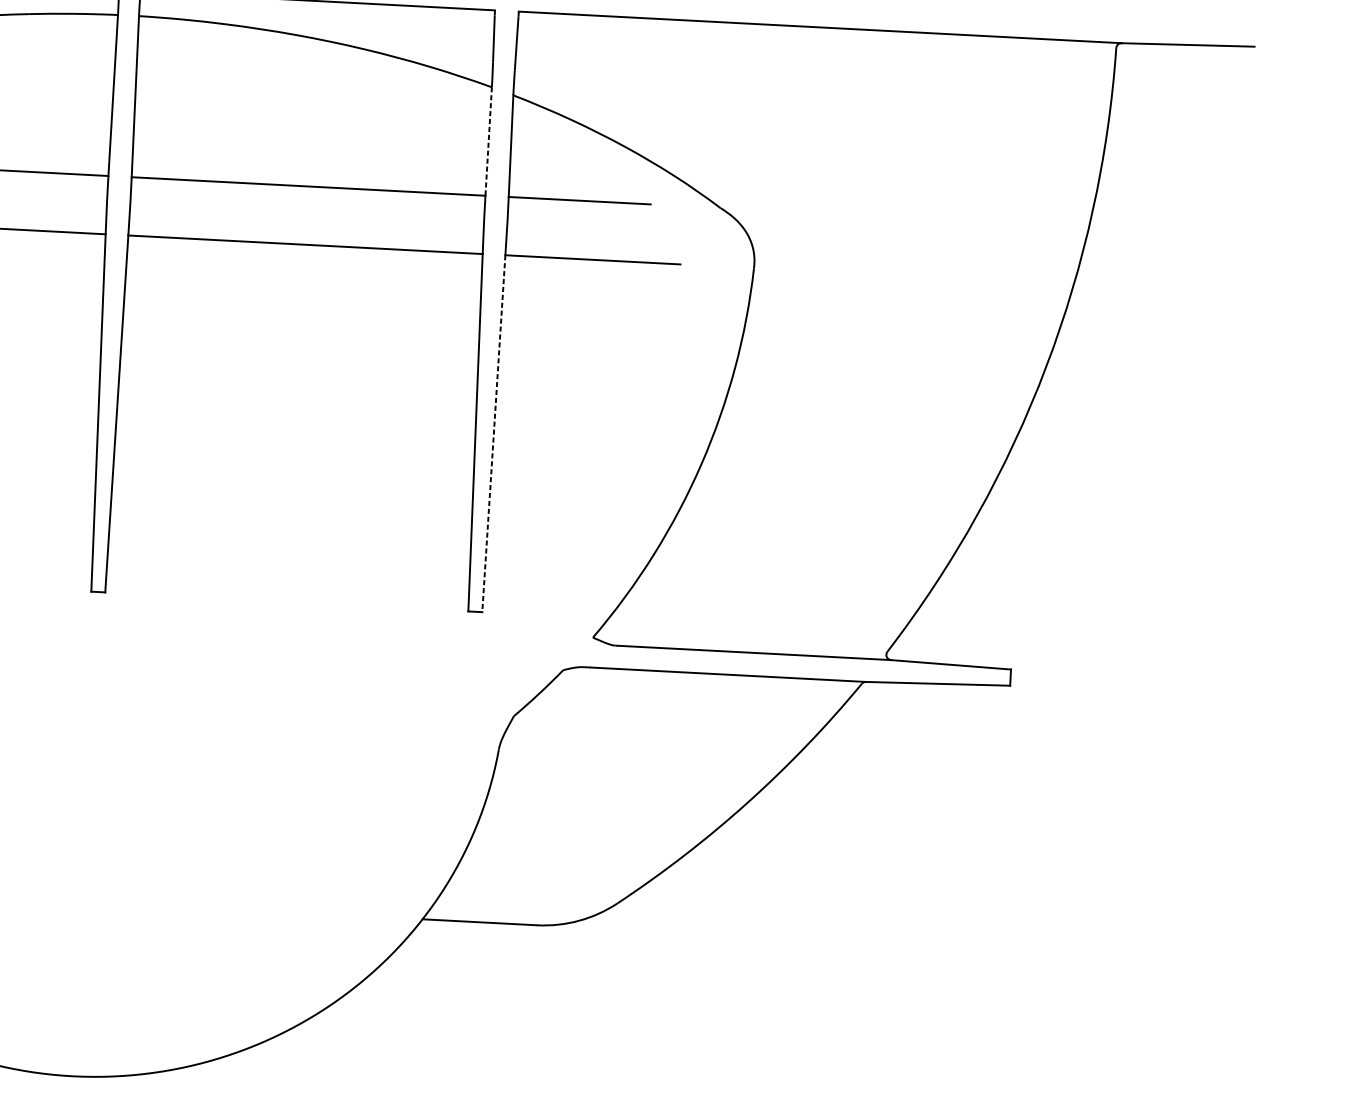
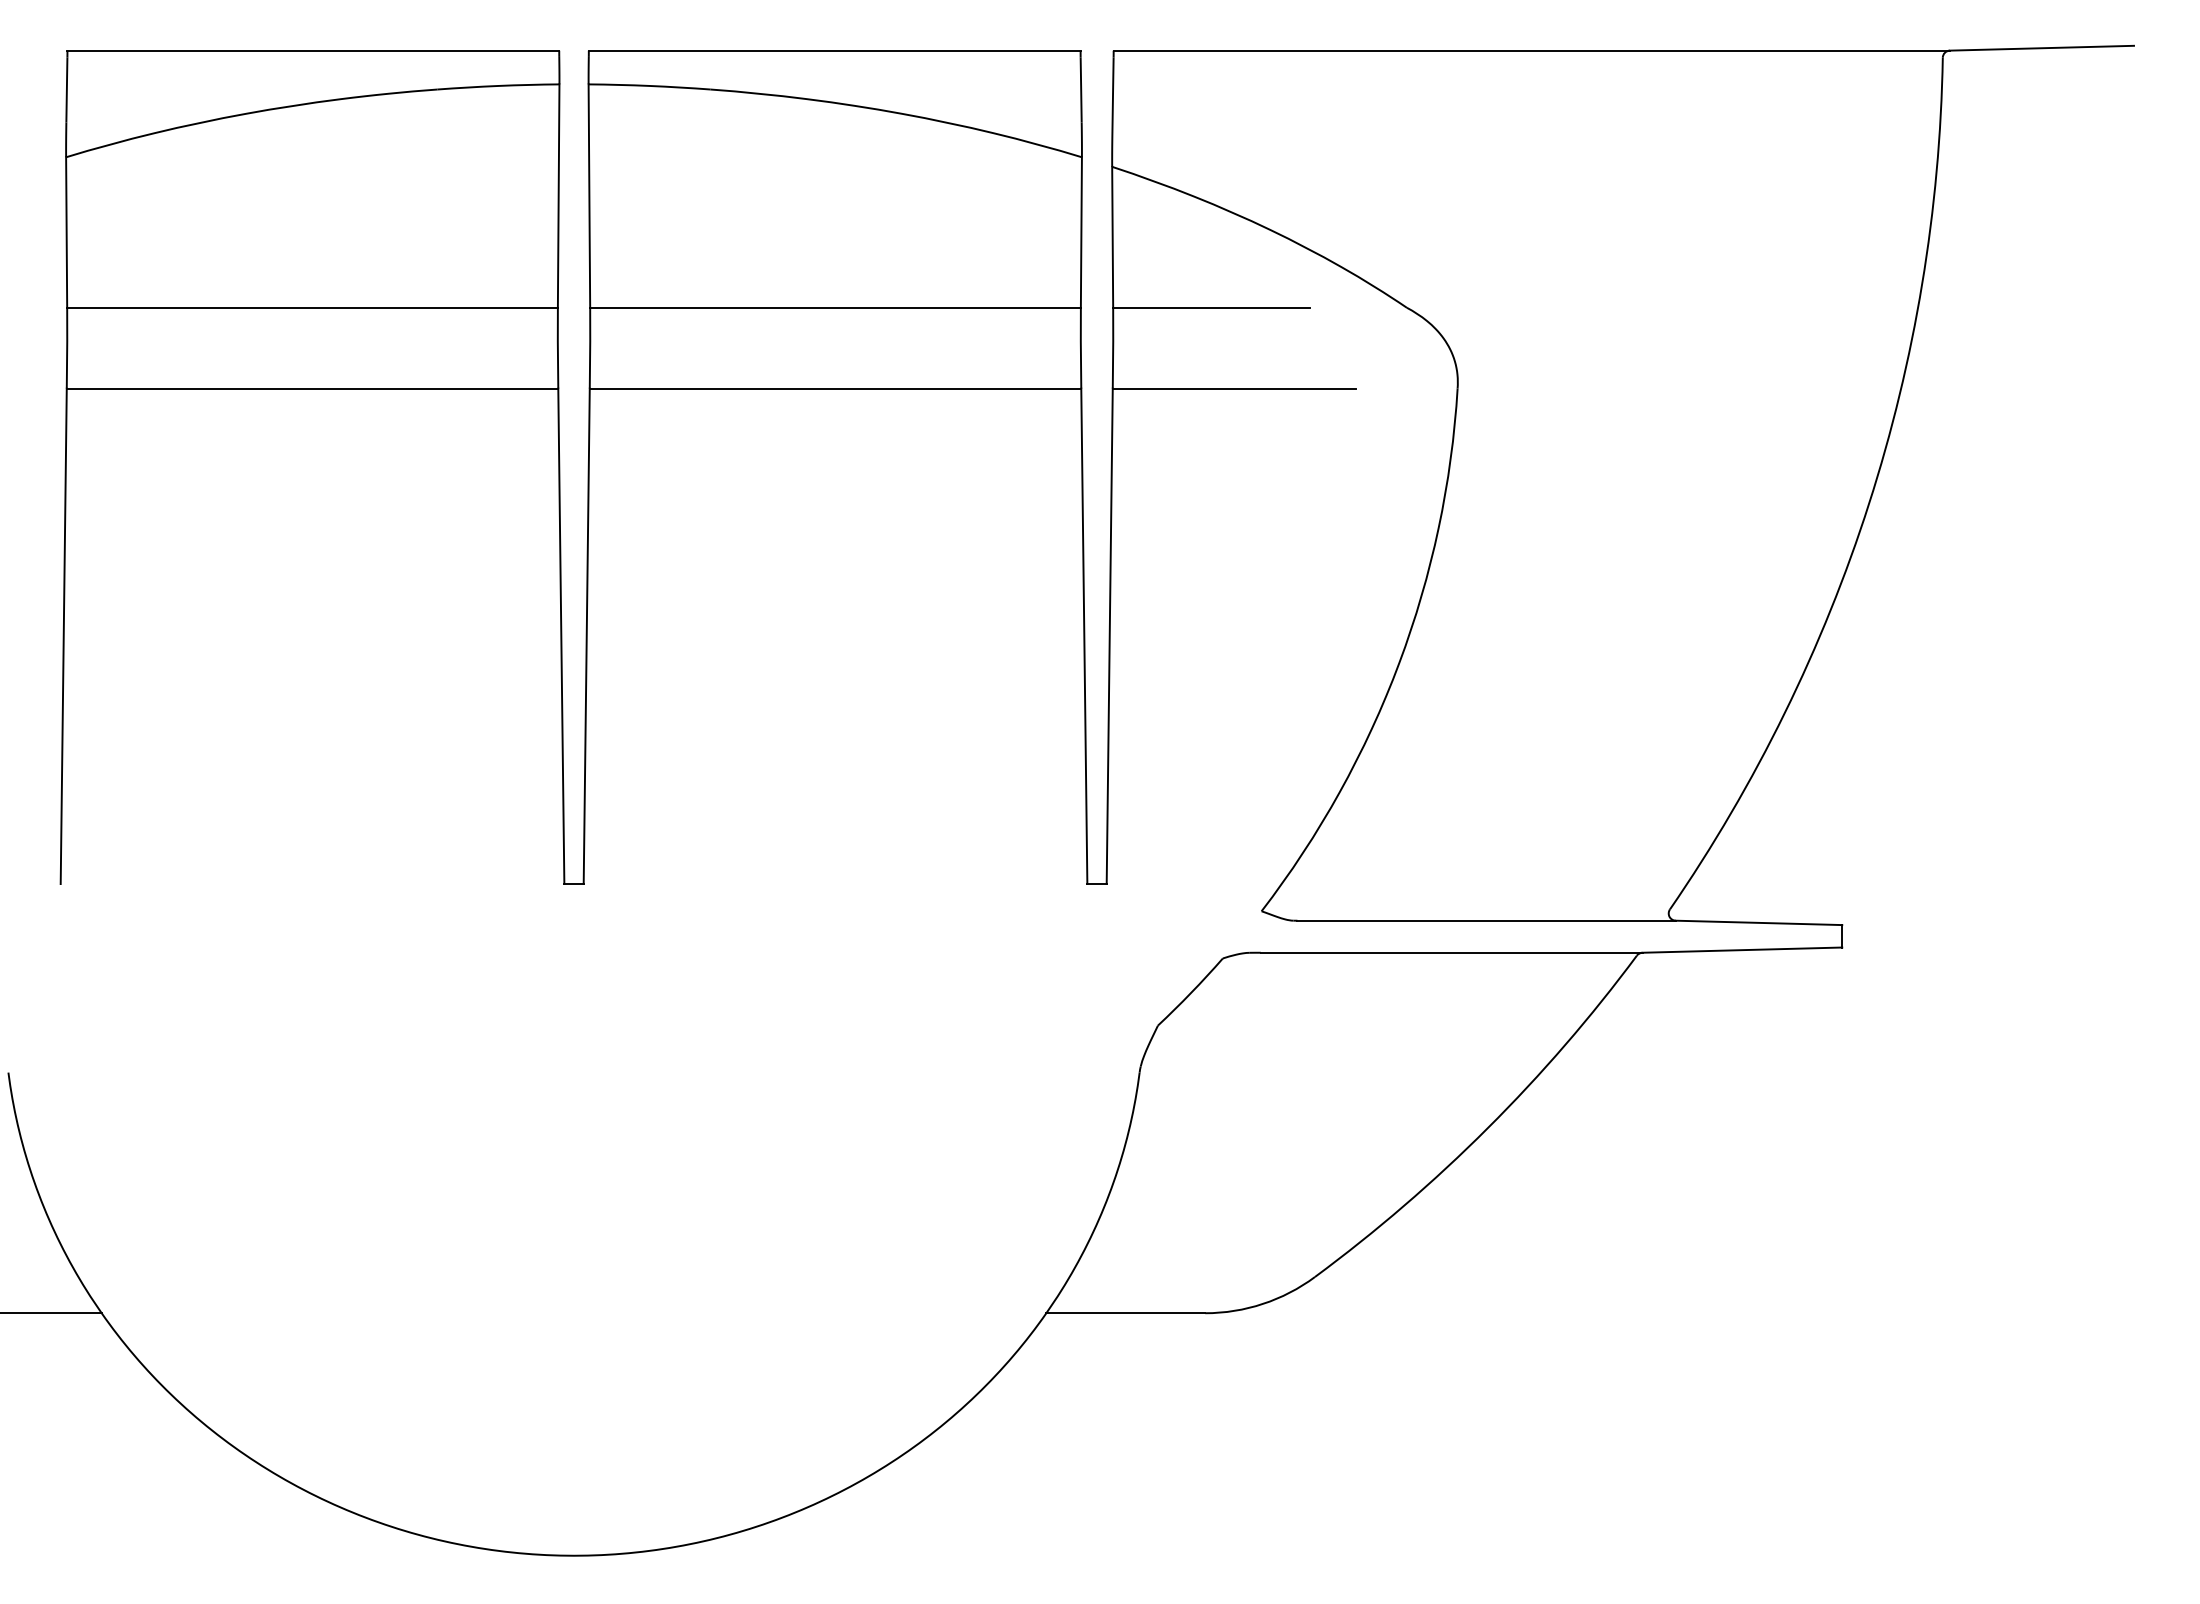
line: (488, 142) -> (1081, 233), dashed -> solid
line: (493, 433) -> (1109, 636), dashed -> solid

